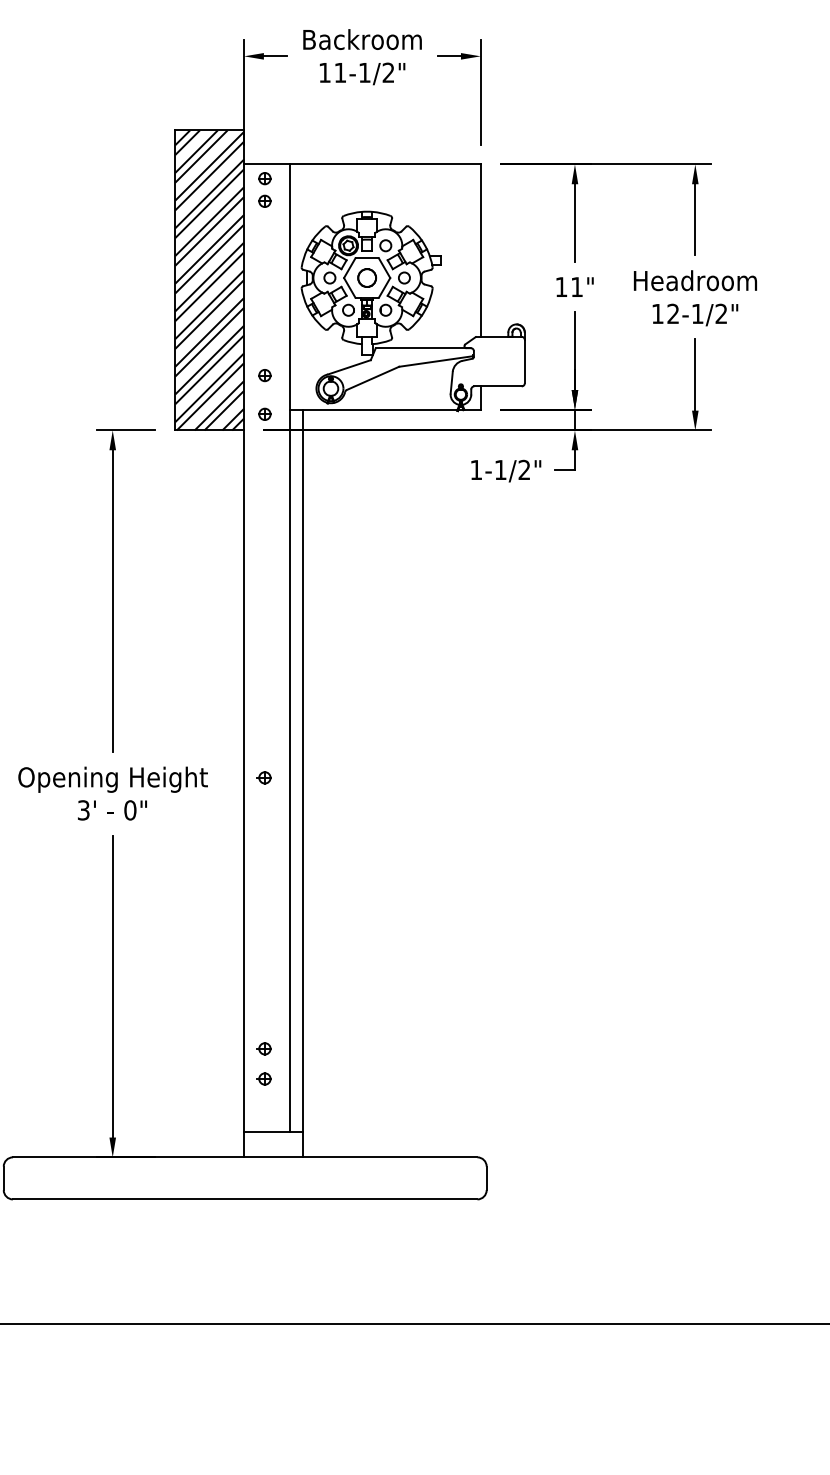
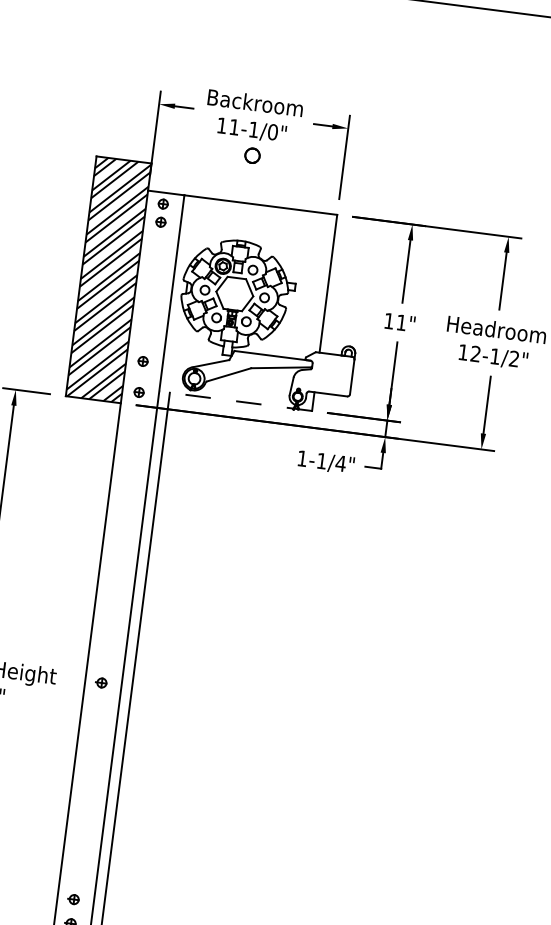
text: (388, 72) -> (272, 131), 11-1/2" -> 11-1/0"
circle: (366, 277) -> (252, 155), moved
line: (385, 409) -> (236, 400), solid -> dashed
text: (524, 469) -> (340, 463), 1-1/2" -> 1-1/4"

